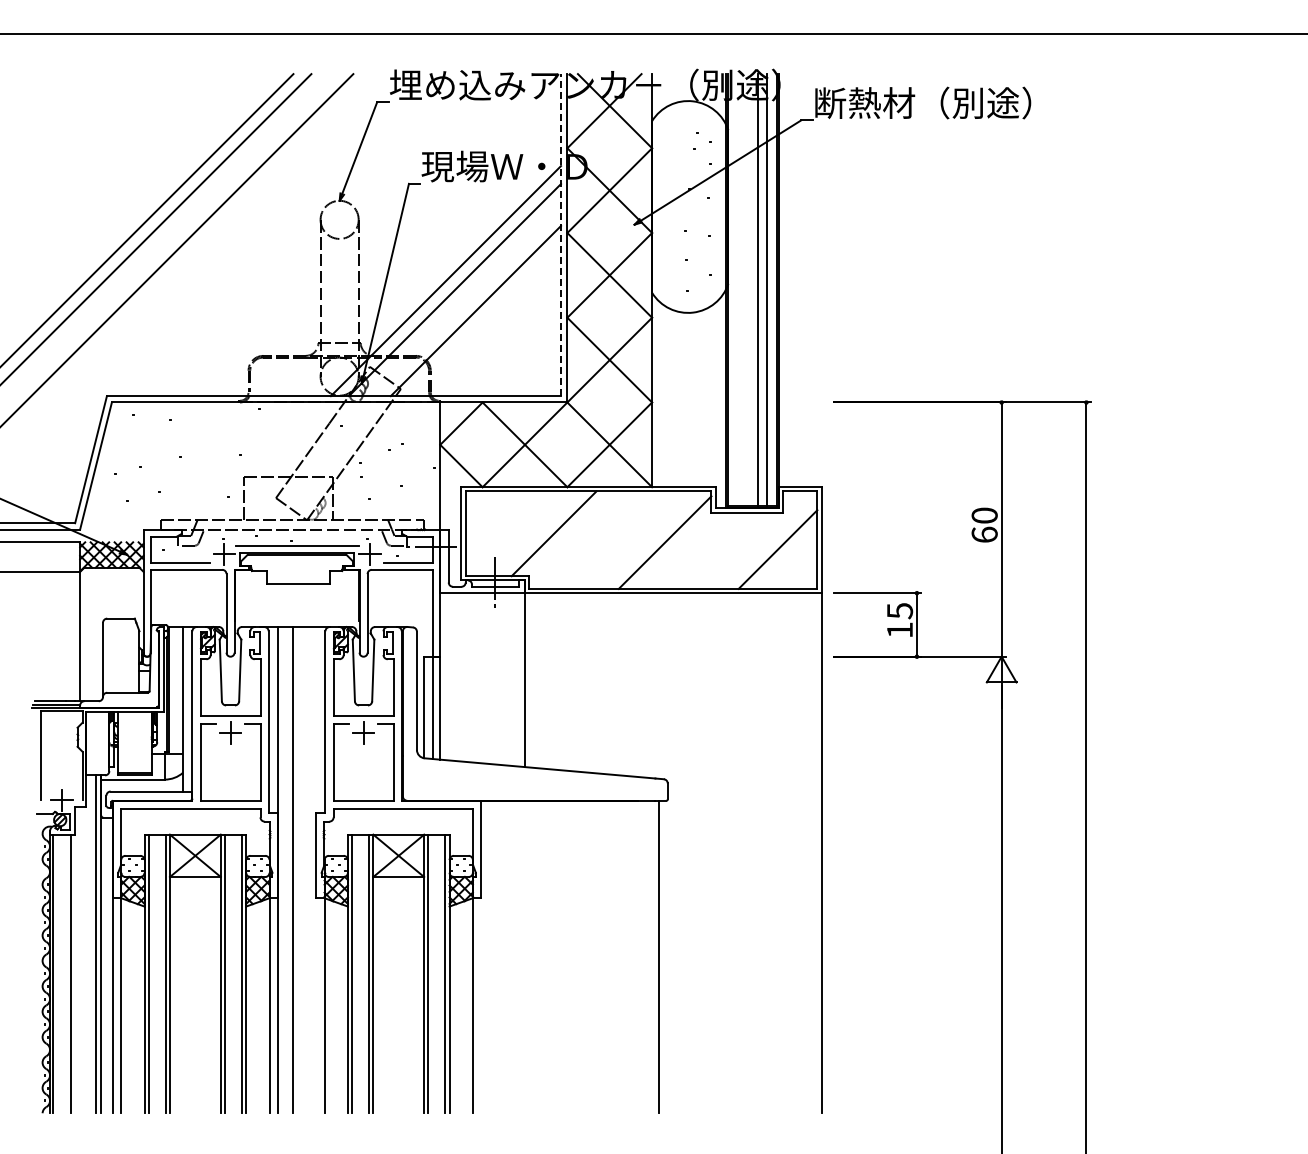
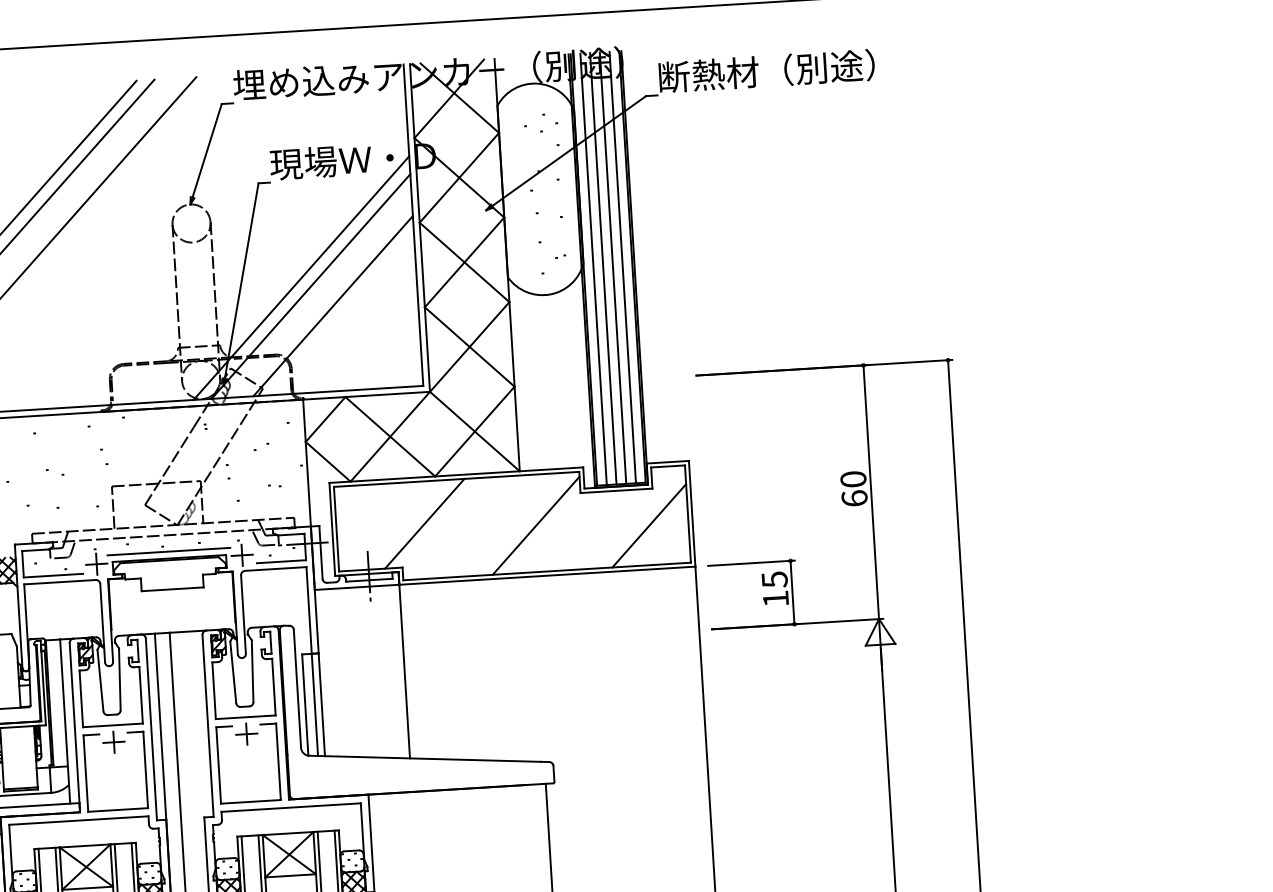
line: (561, 234) -> (413, 224), dashed -> solid
line: (738, 290) -> (593, 269), added
line: (747, 290) -> (602, 269), added

